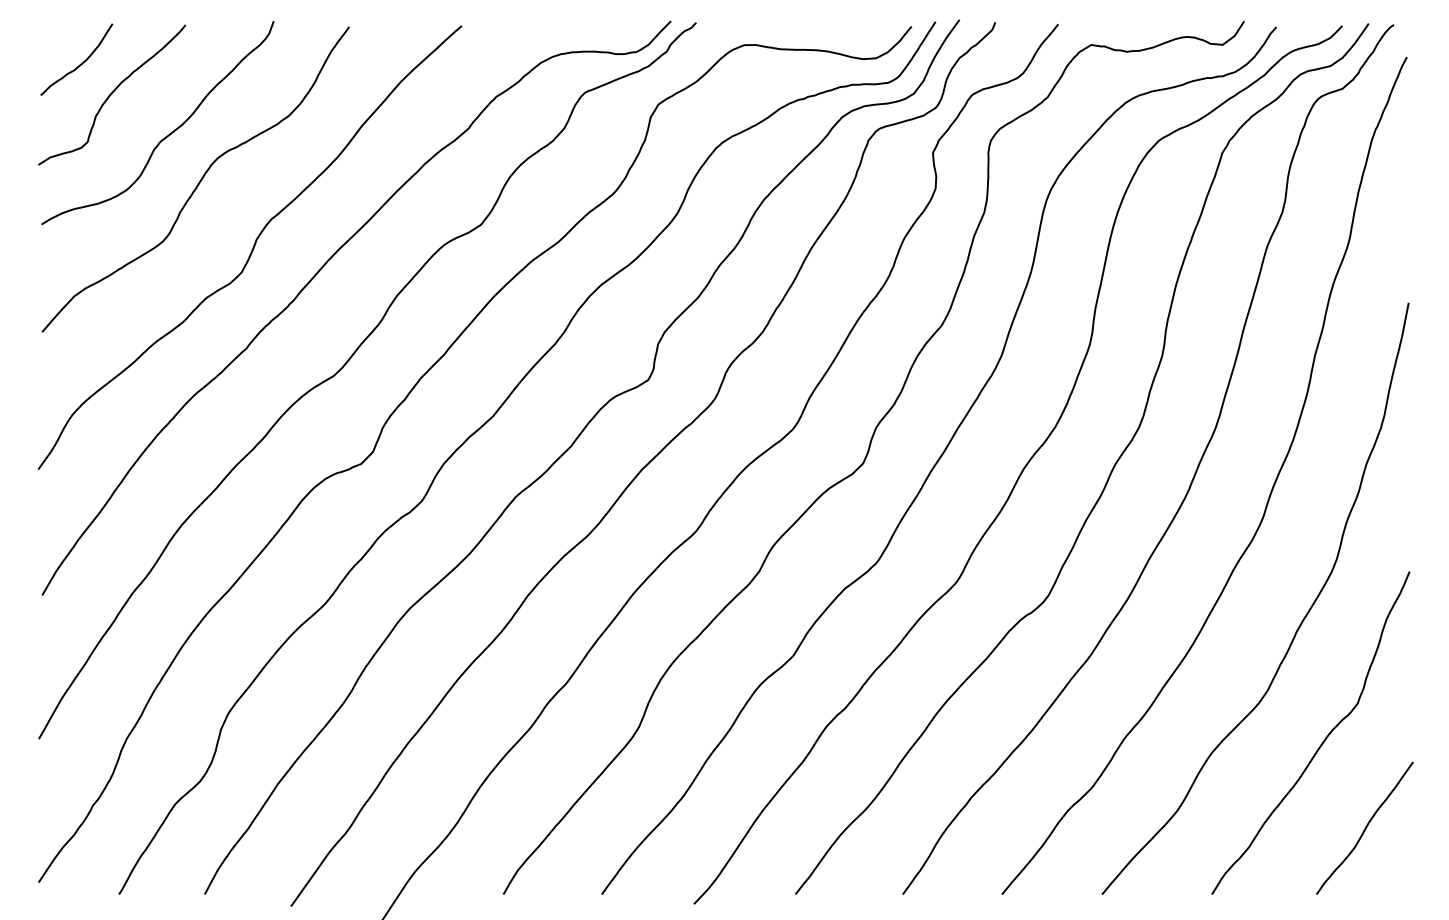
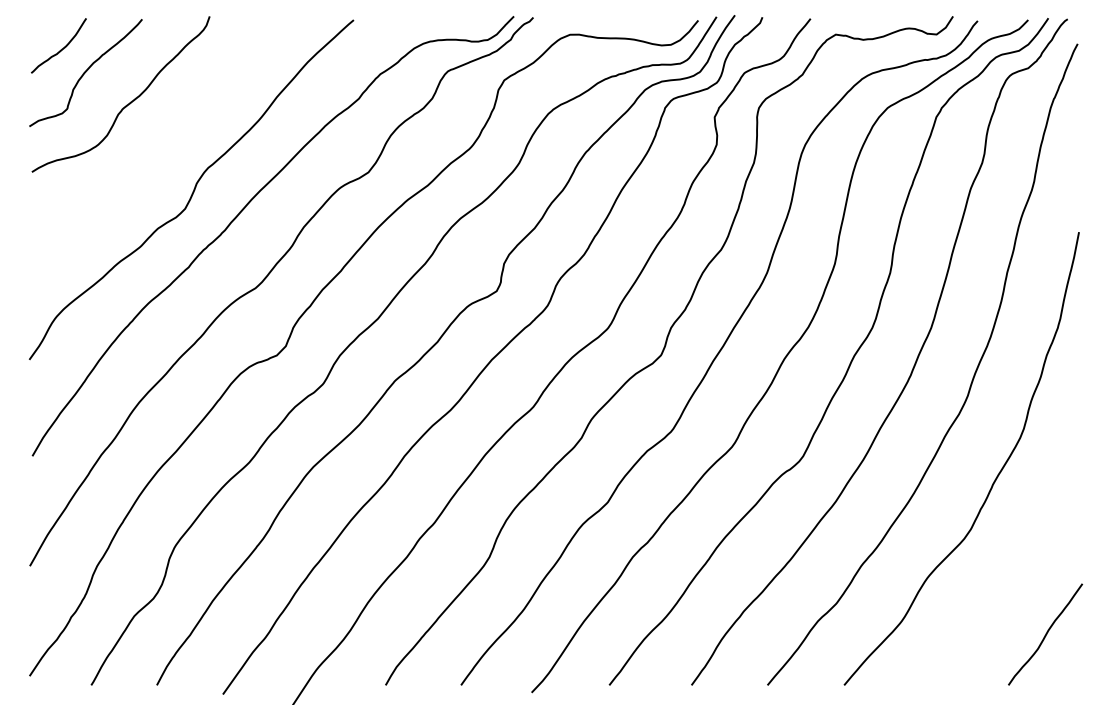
curve: (198, 180) -> (152, 138), removed
curve: (1321, 742) -> (1012, 568), removed

